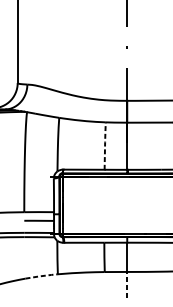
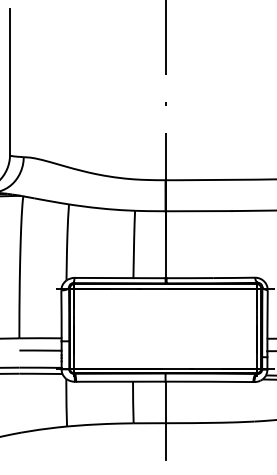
line: (105, 144) -> (134, 242), dashed -> solid
line: (41, 276) -> (44, 429), dashed -> solid
line: (127, 284) -> (165, 440), dashed -> solid

